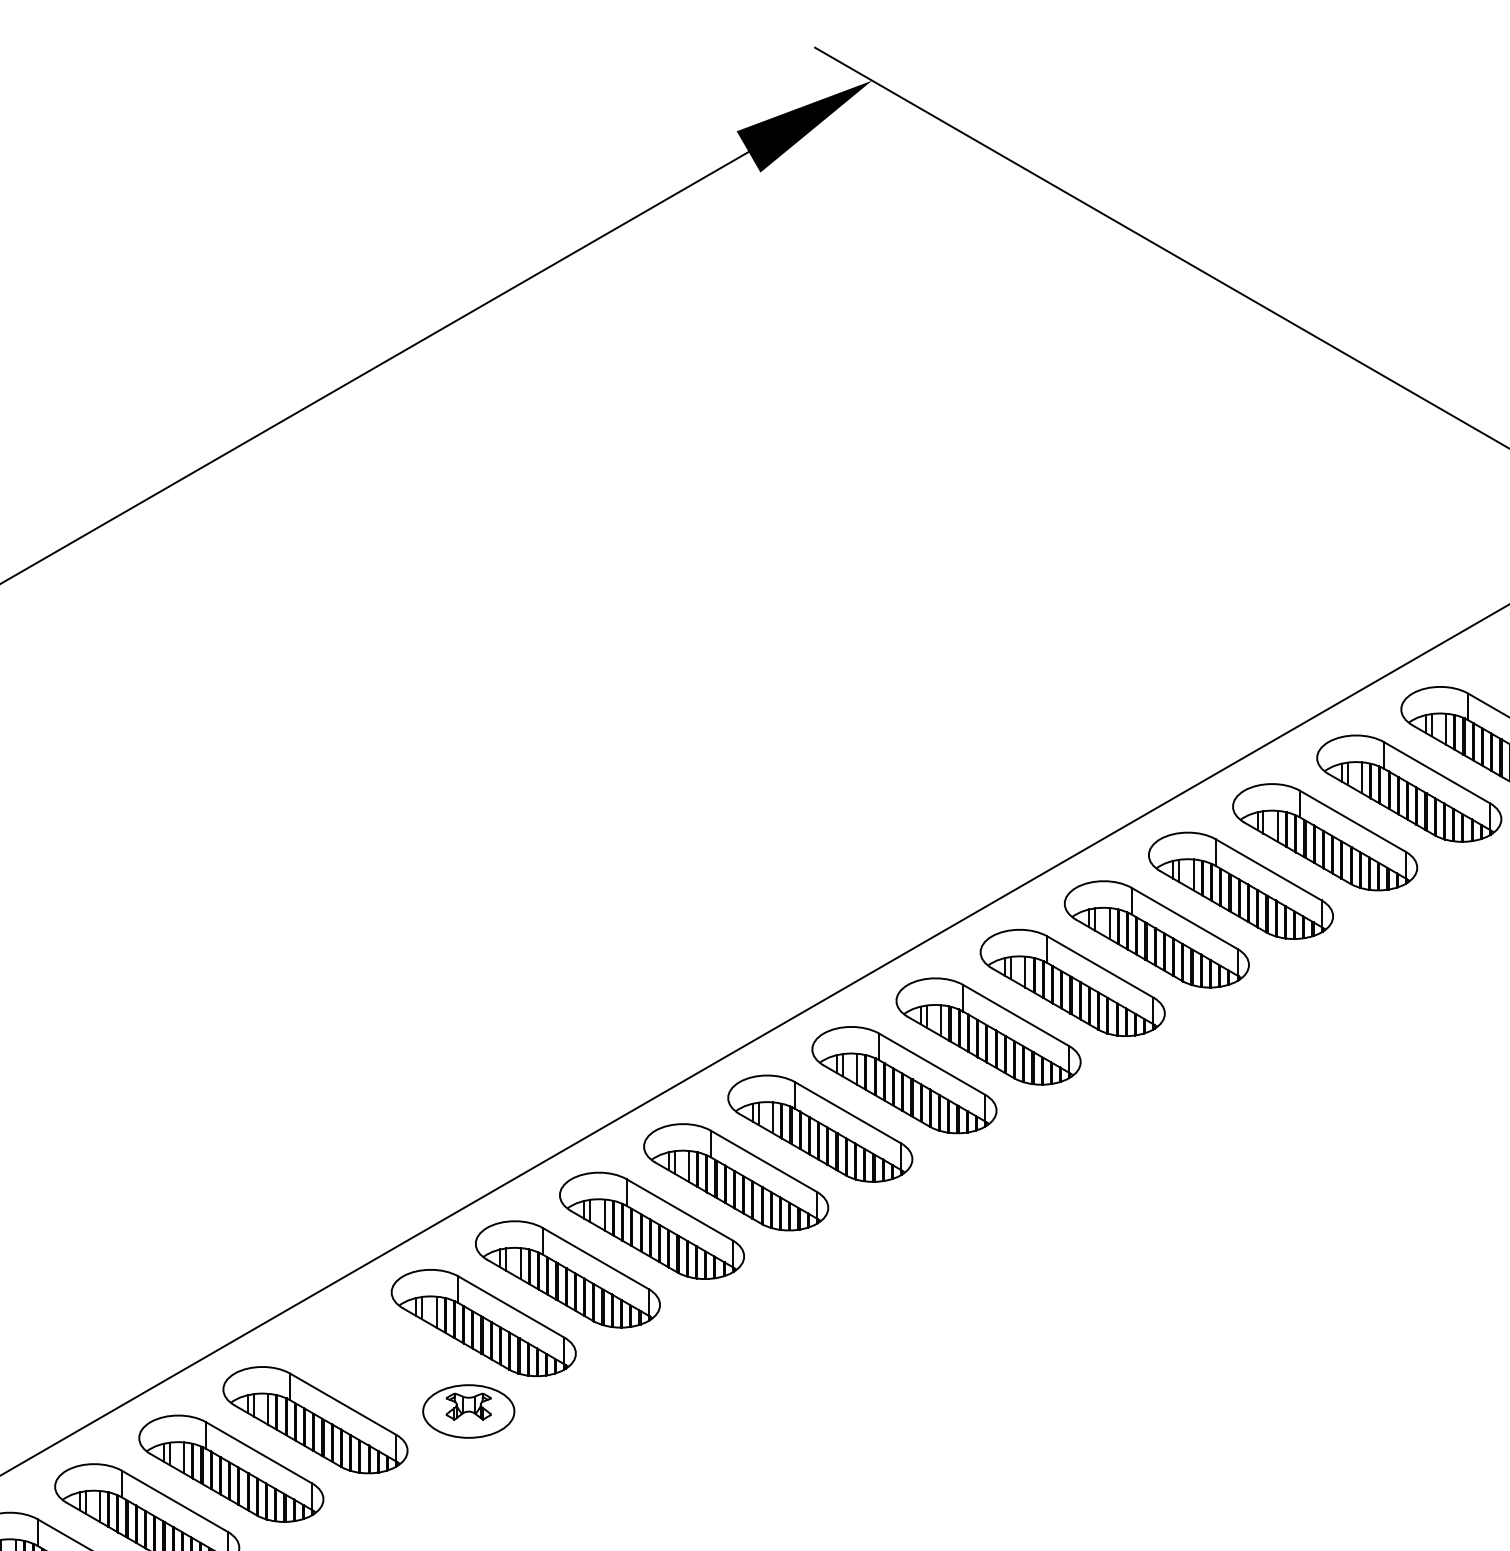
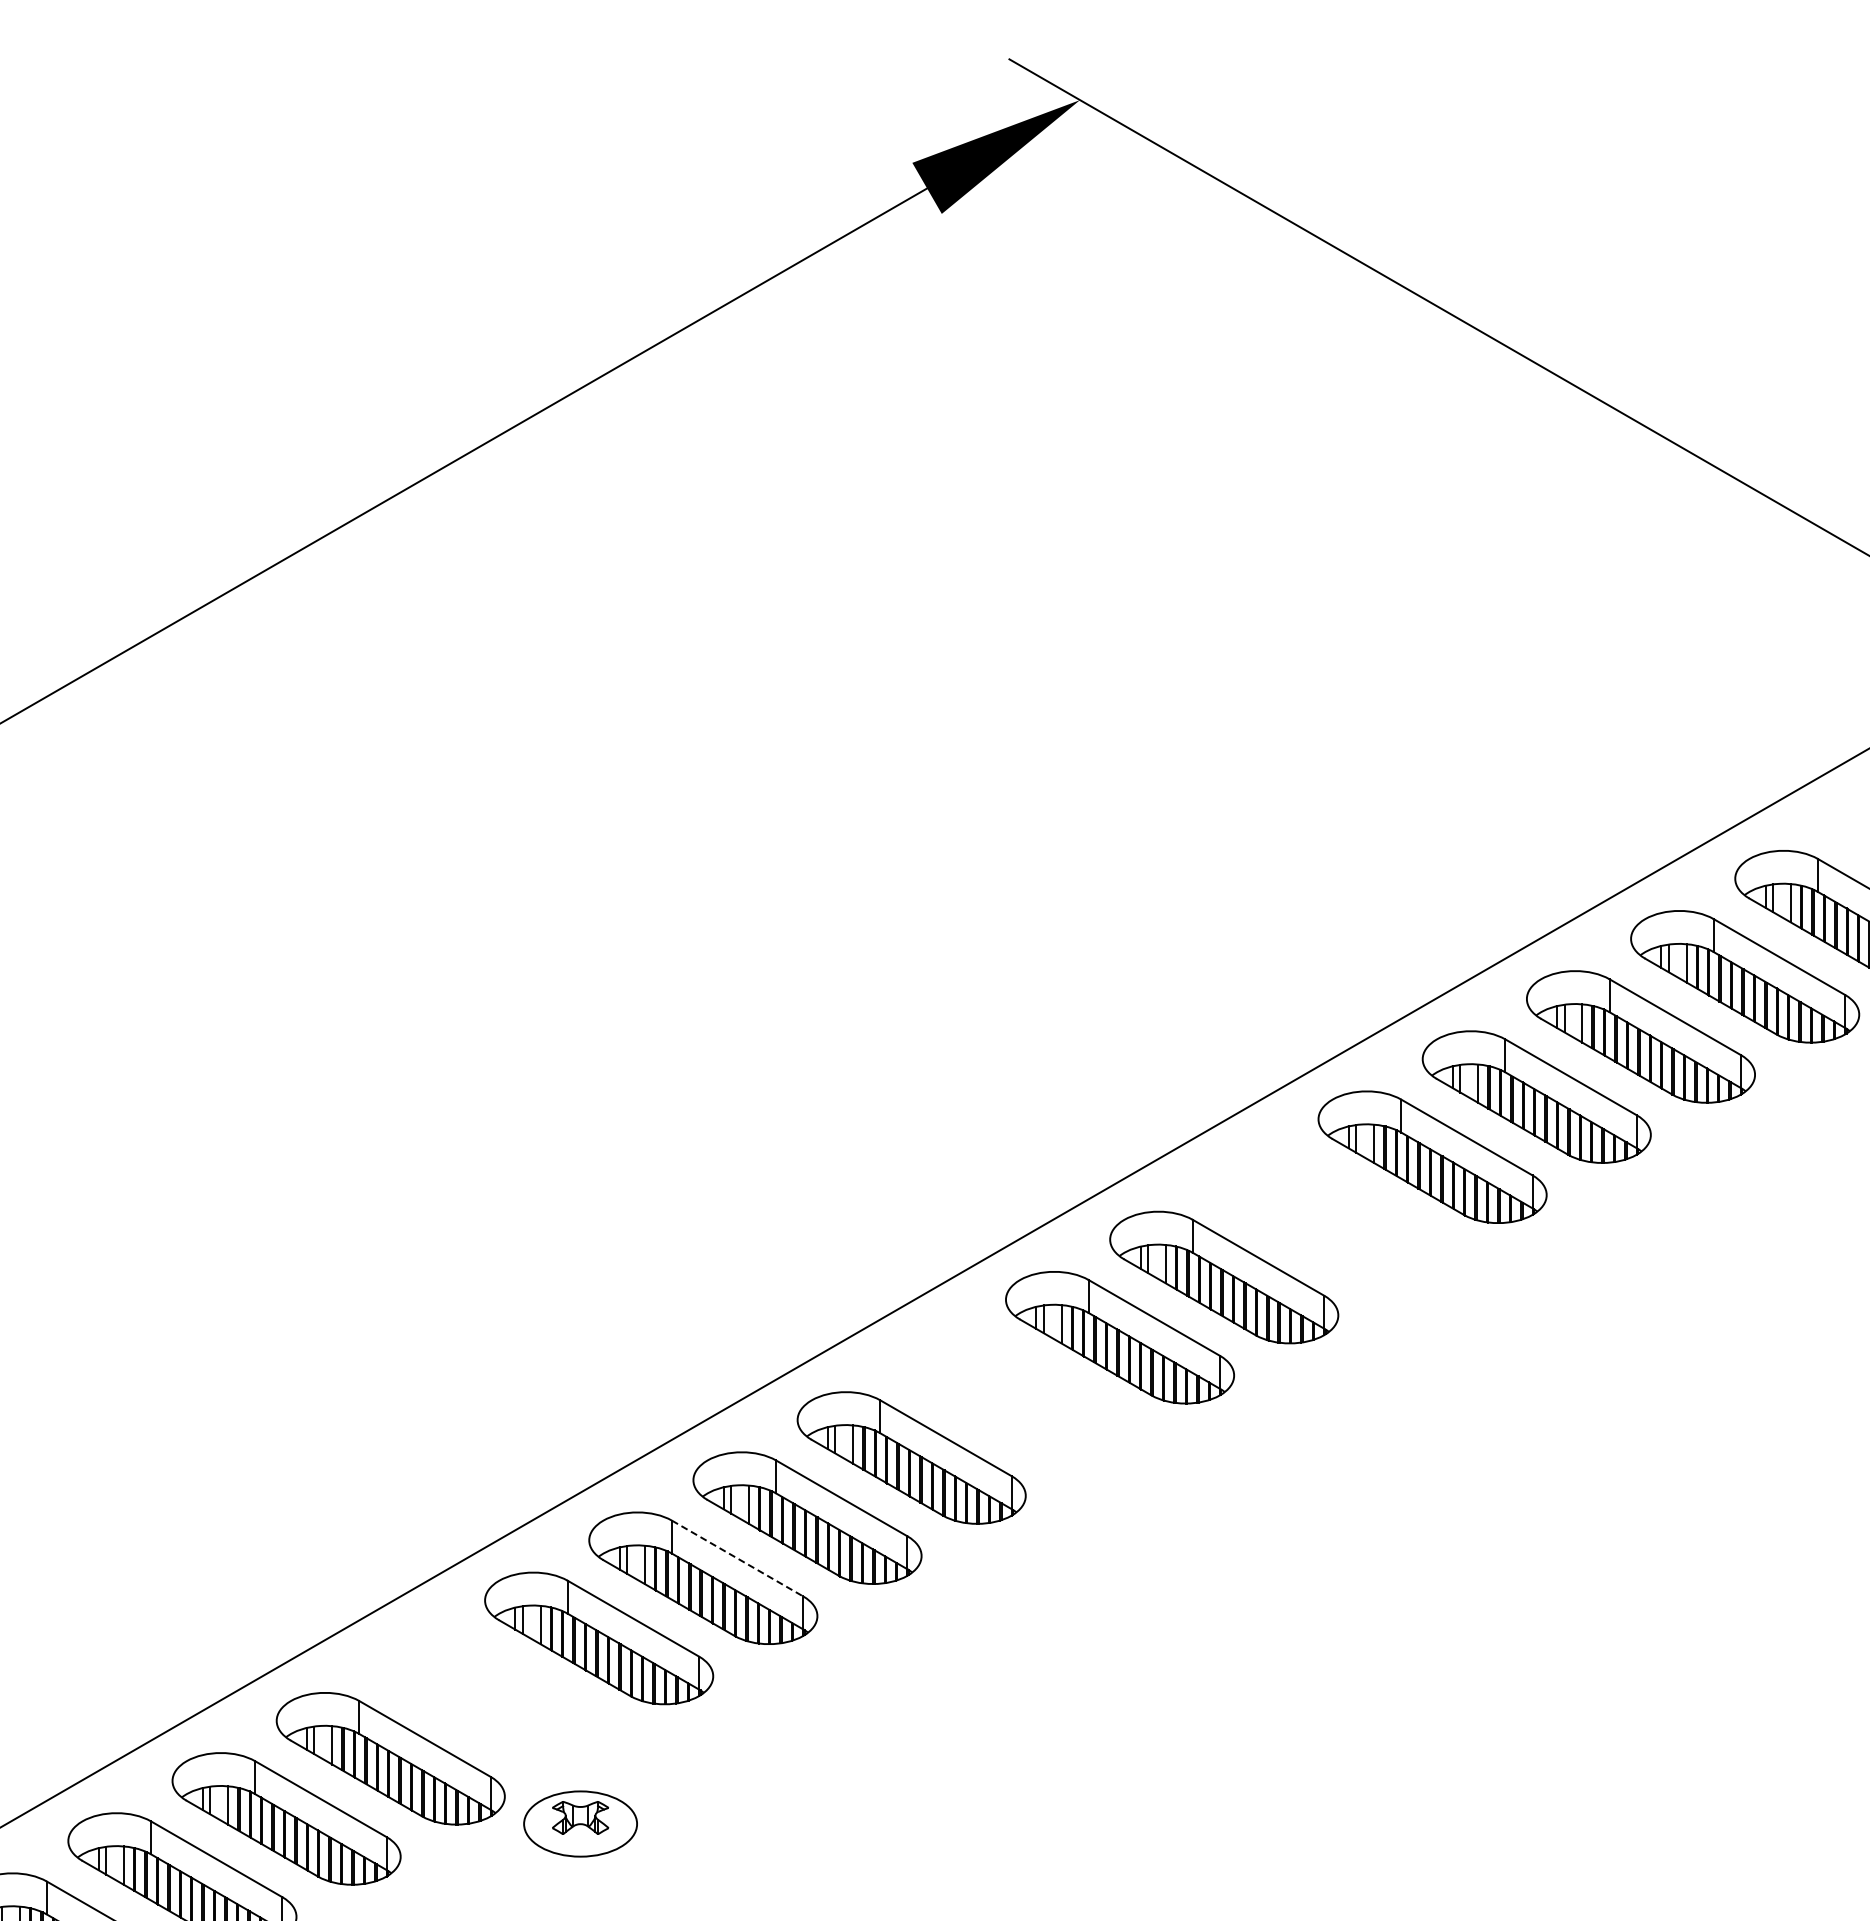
part: (1072, 983) -> (1328, 1217), removed
part: (820, 1128) -> (1015, 1397), removed
line: (595, 1258) -> (737, 1558), solid -> dashed
part: (468, 1411) -> (580, 1823), moved

